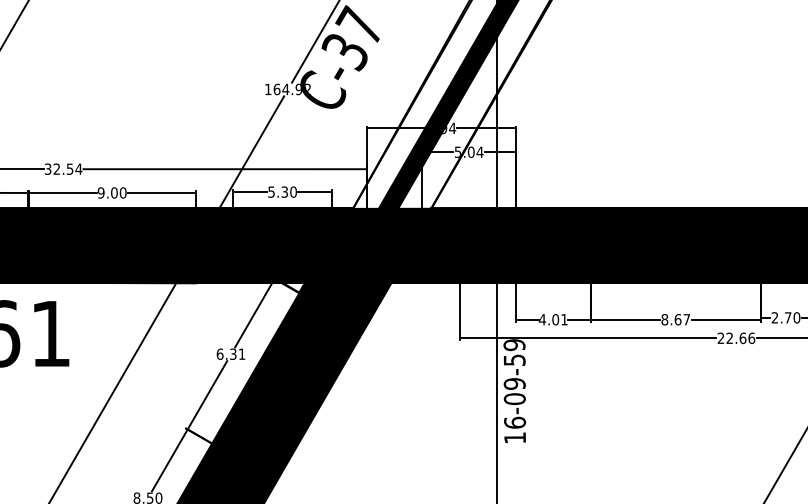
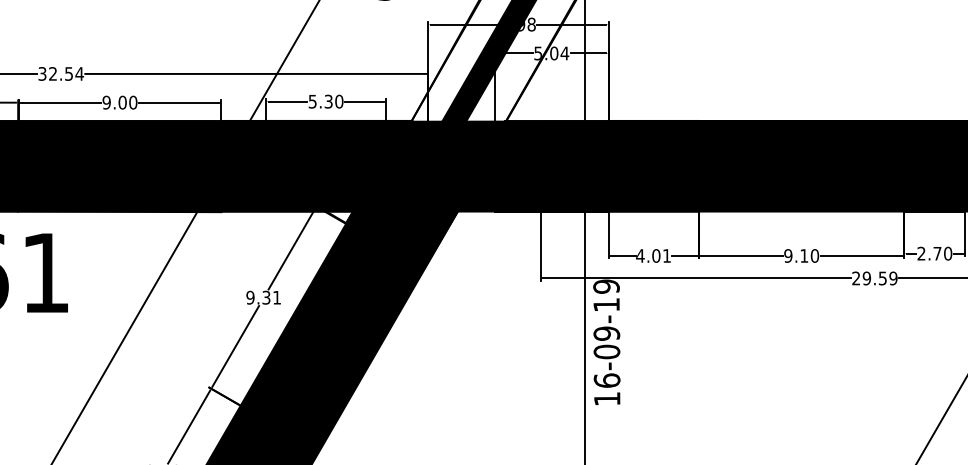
text: (452, 128) -> (531, 24), 7.94 -> 7.98
text: (675, 319) -> (801, 255), 8.67 -> 9.10
text: (740, 338) -> (879, 278), 22.66 -> 29.59
text: (219, 353) -> (249, 296), 6.31 -> 9.31
text: (514, 359) -> (606, 304), 16-09-59 -> 16-09-19

